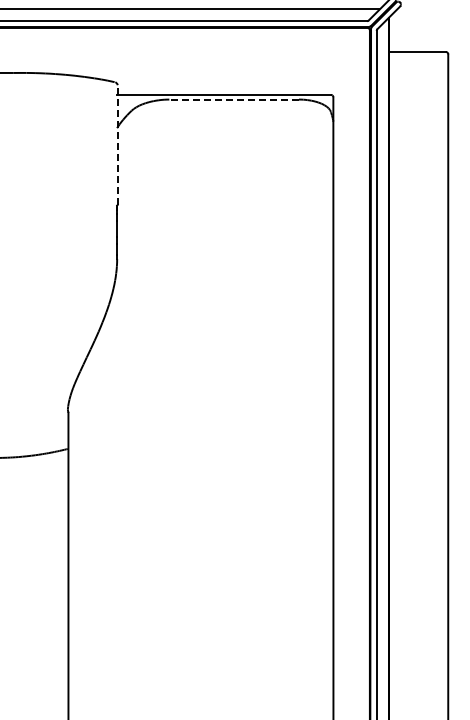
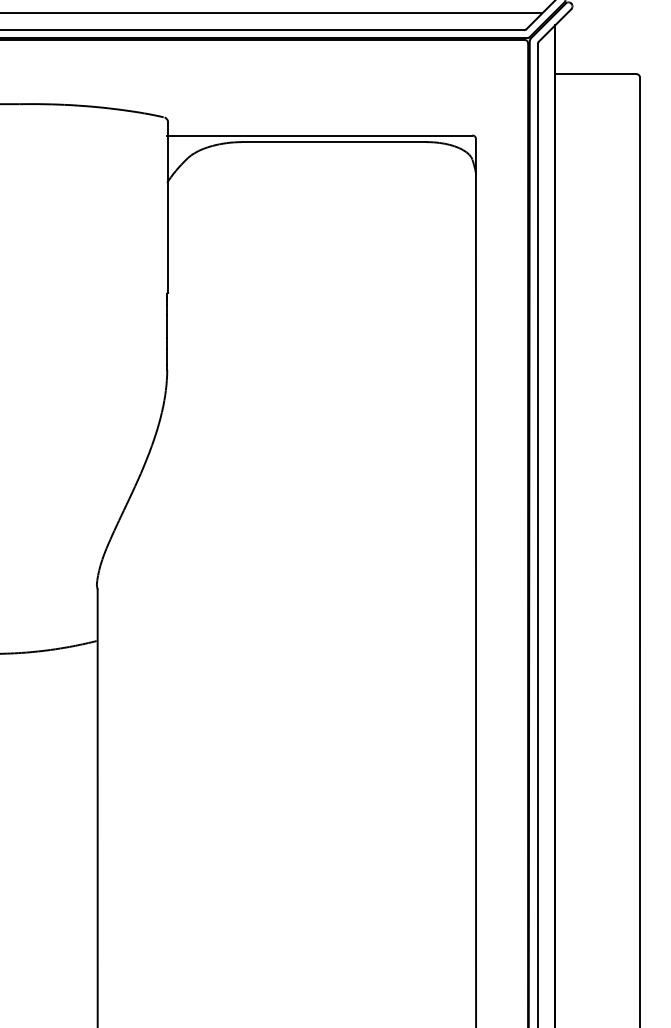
line: (234, 99) -> (334, 142), dashed -> solid
line: (117, 145) -> (167, 207), dashed -> solid

